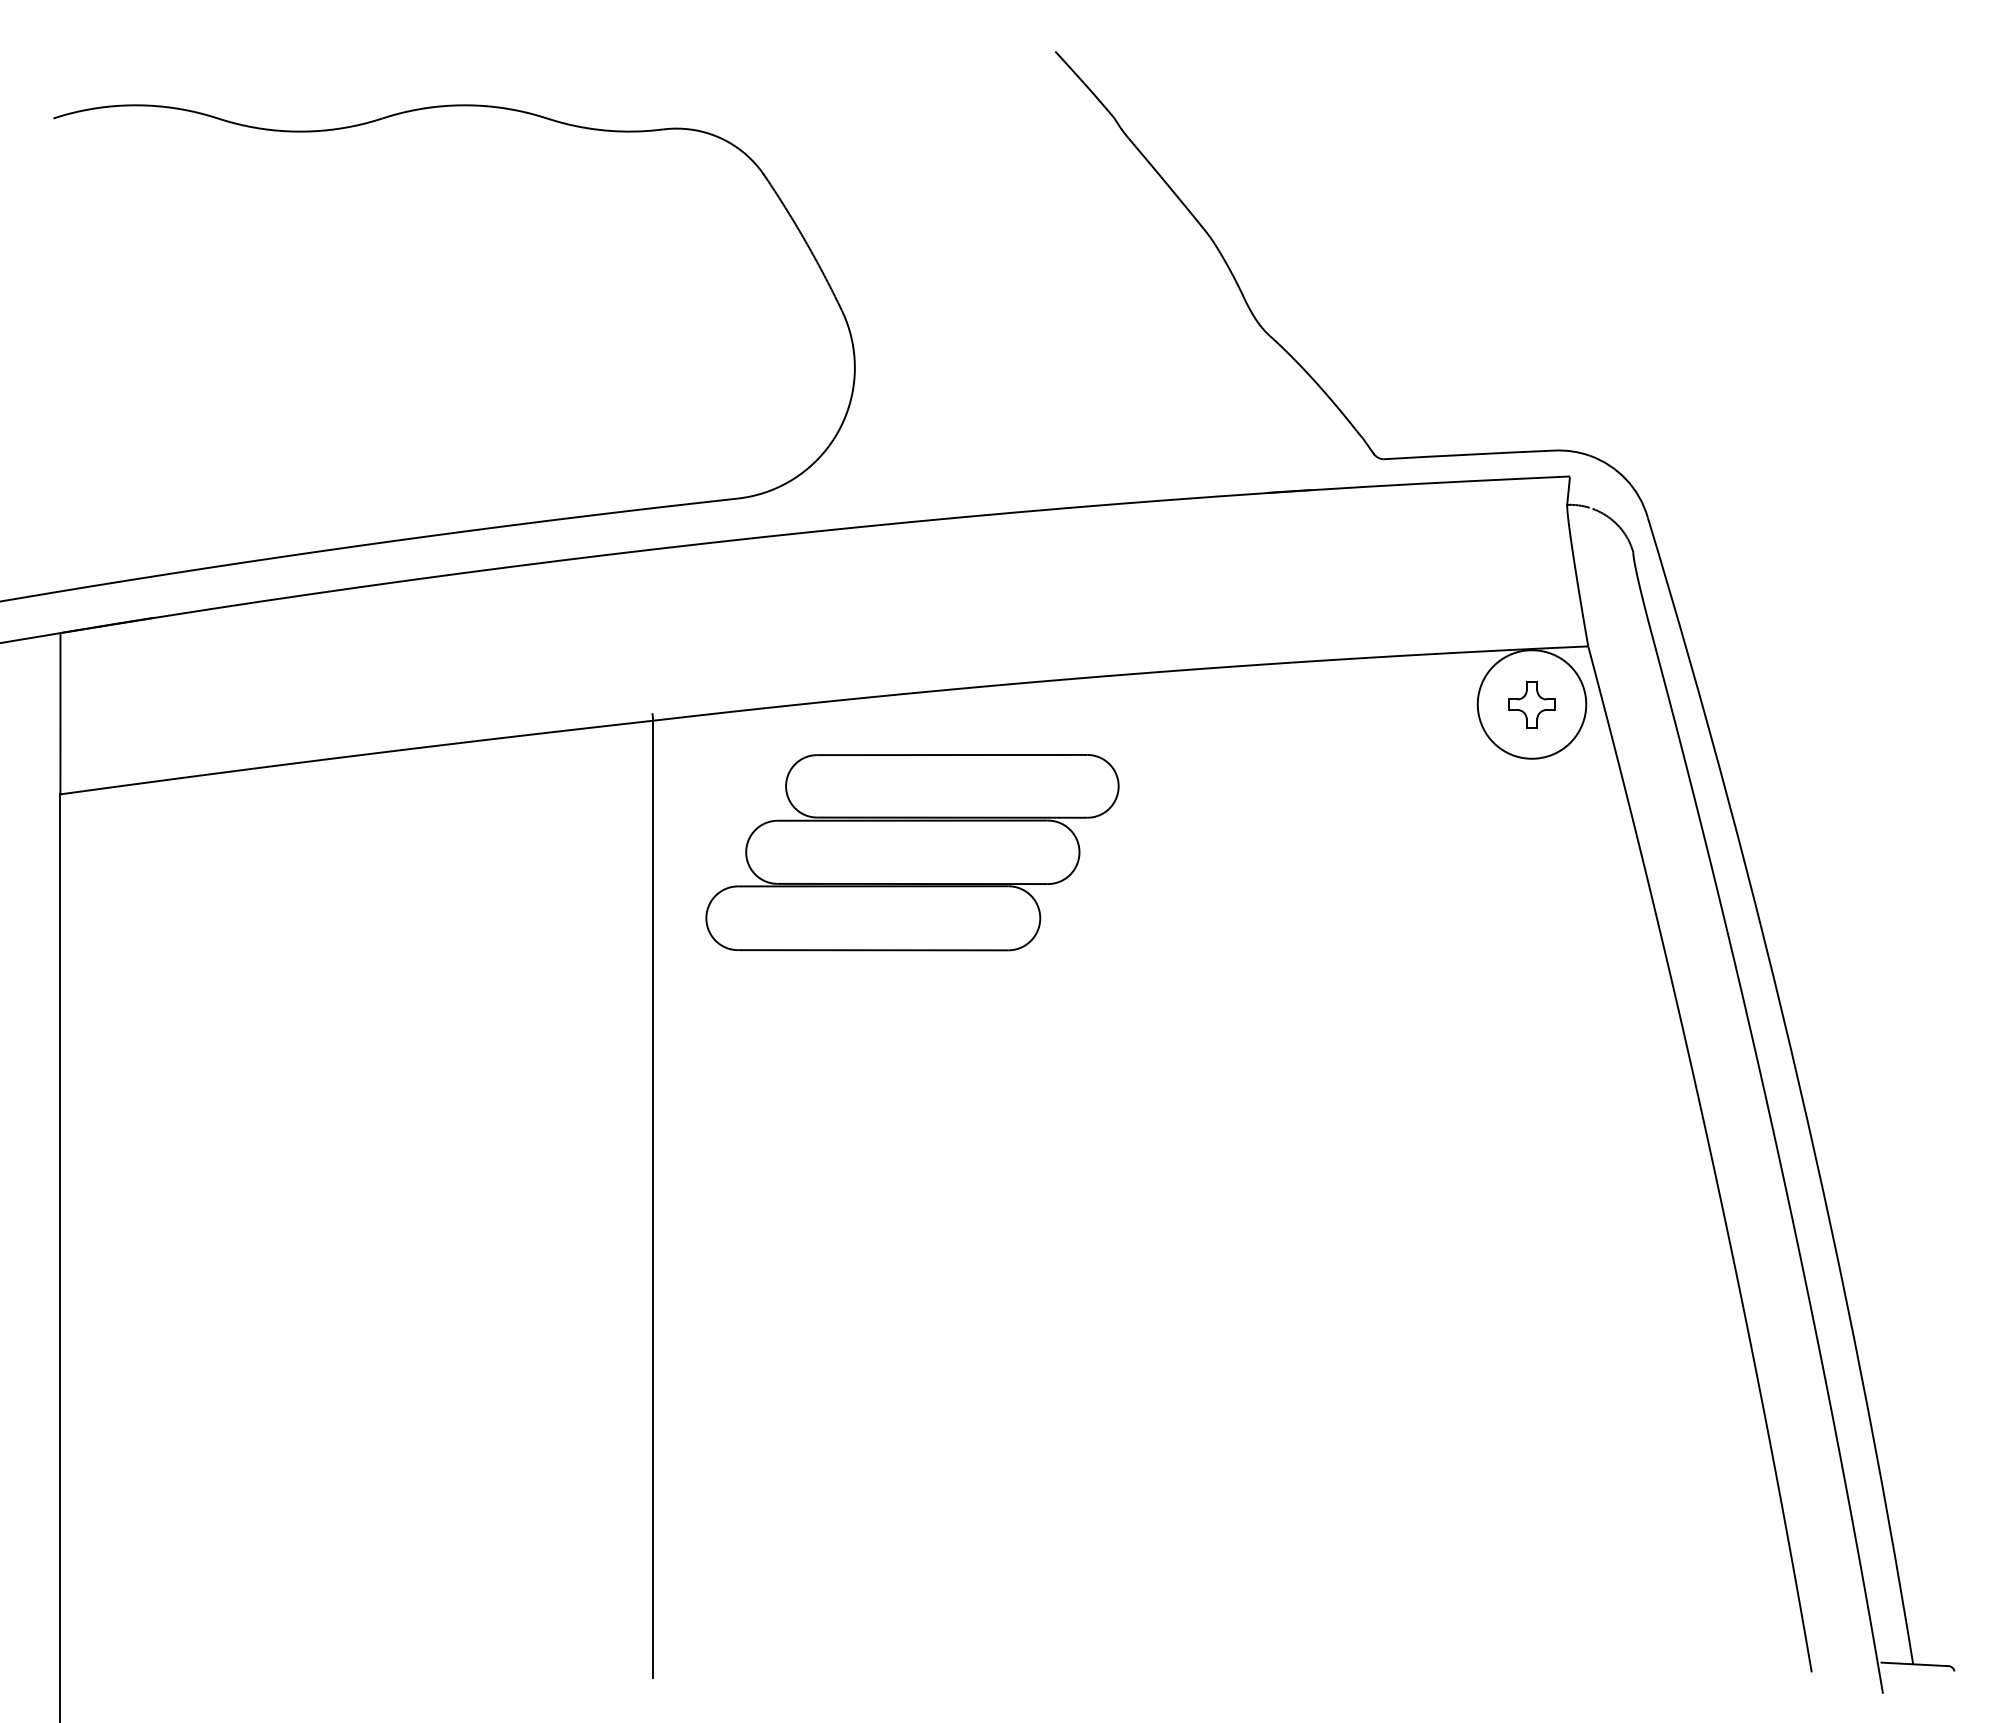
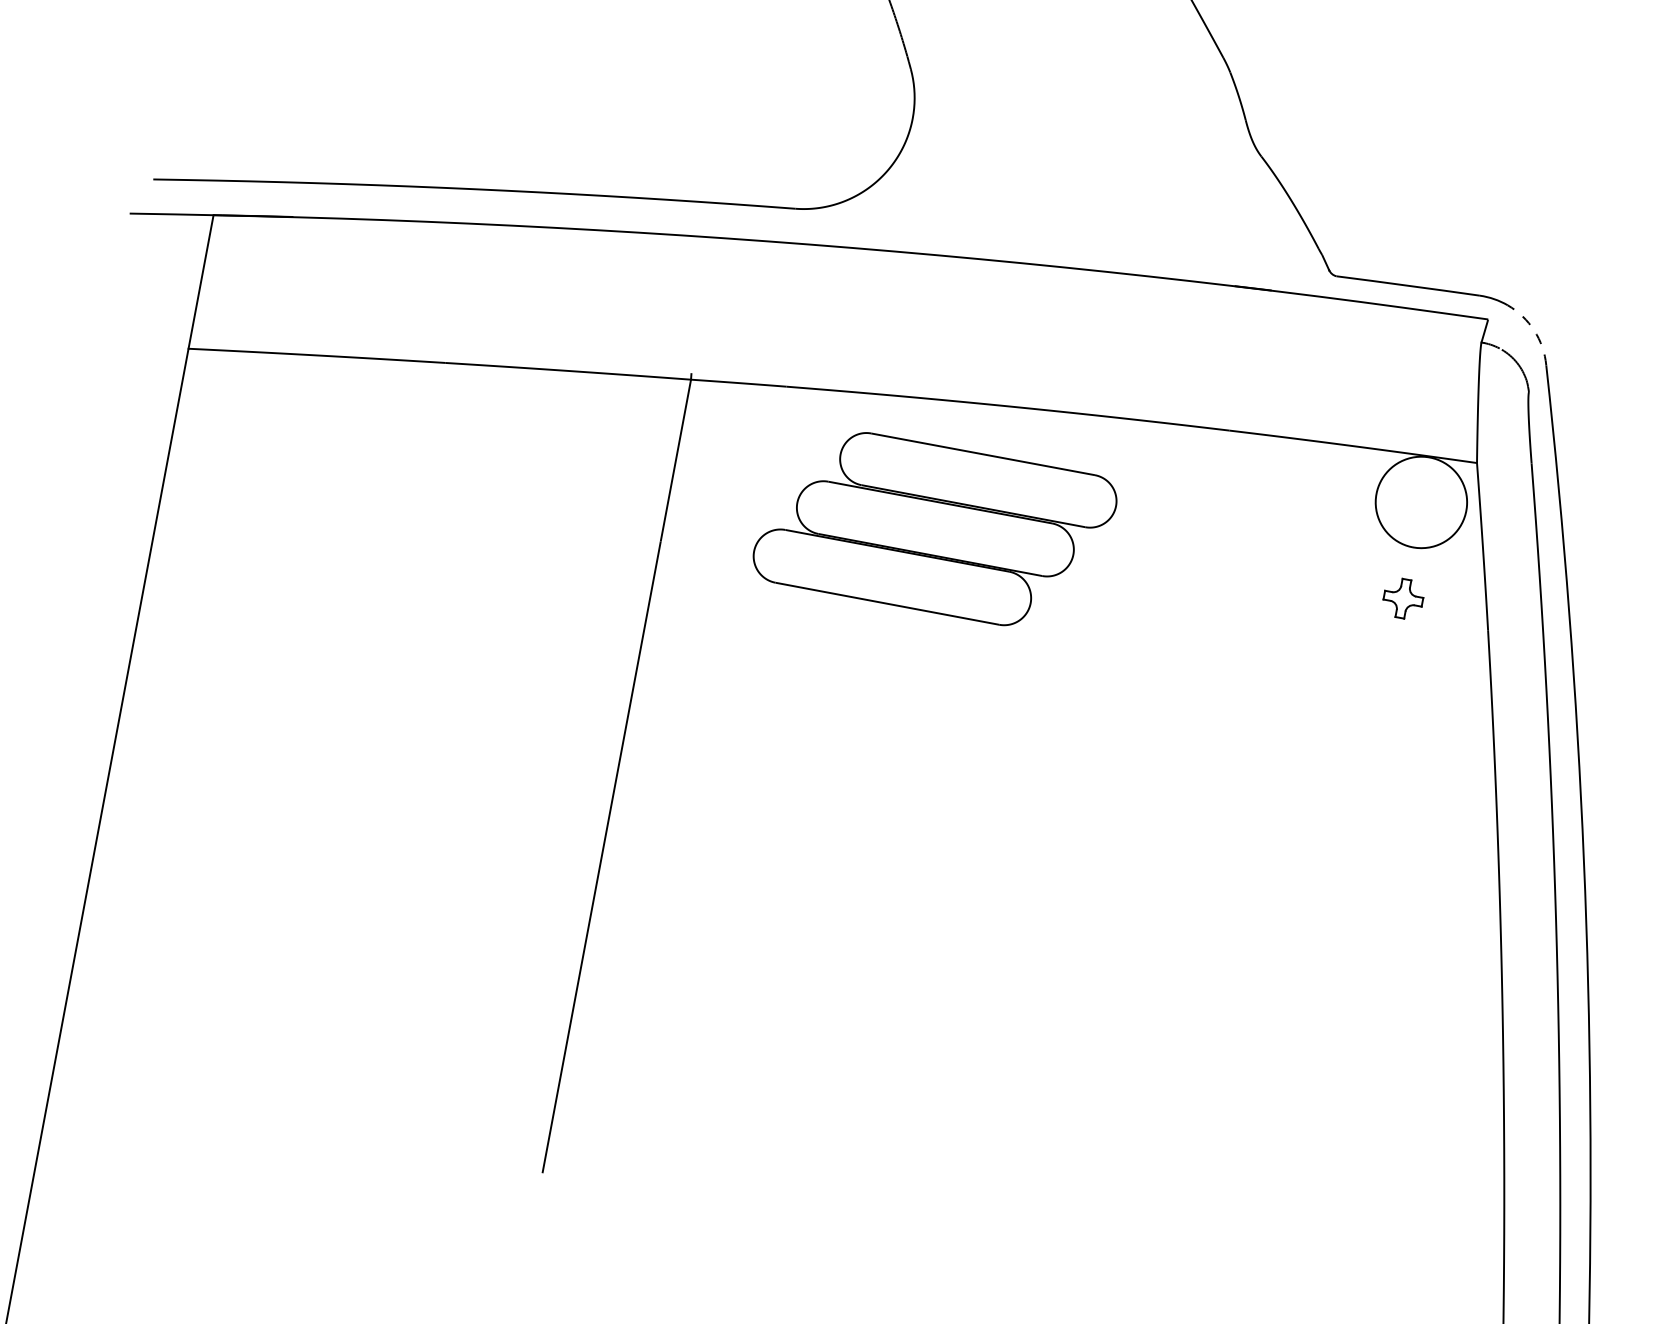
arc: (1626, 479) -> (1534, 330), solid -> dashed
part: (1531, 704) -> (1403, 598), moved
part: (912, 852) -> (935, 528), moved

